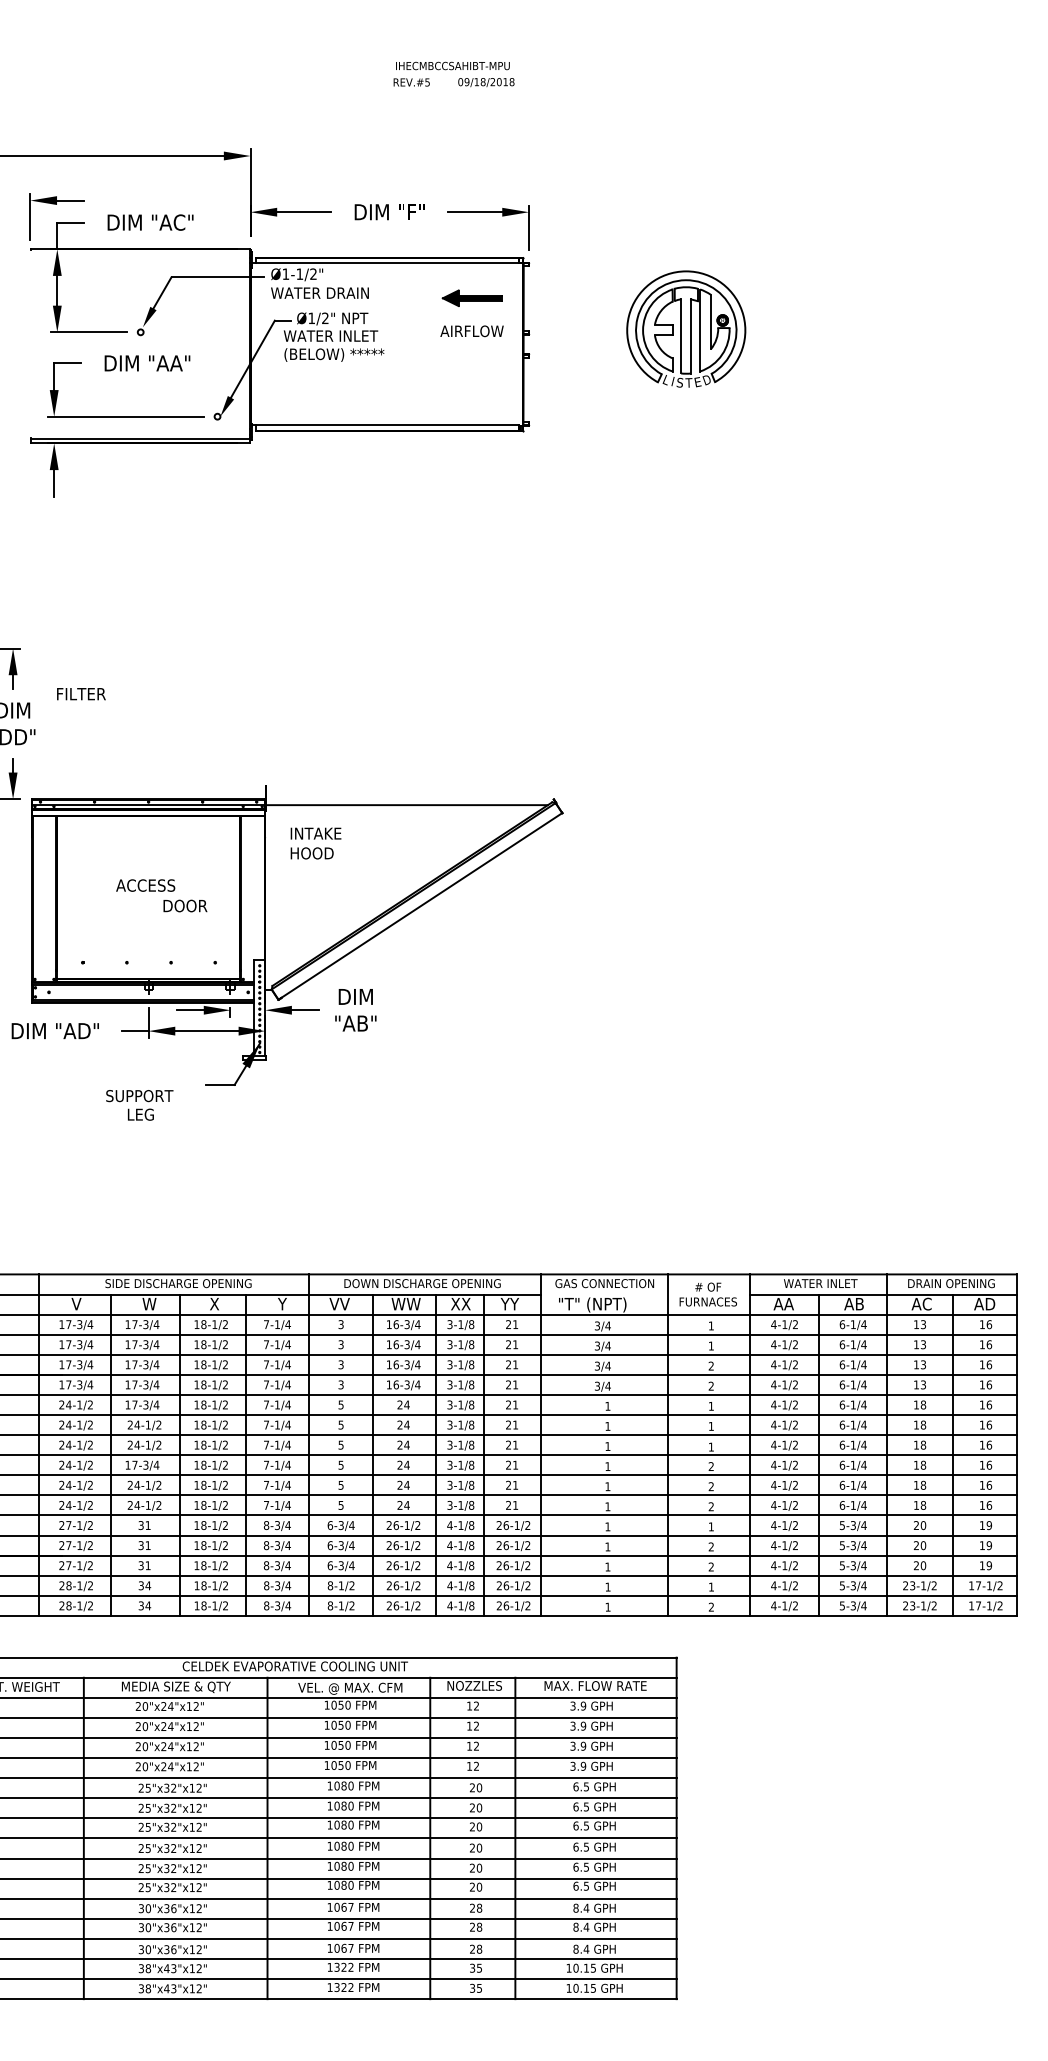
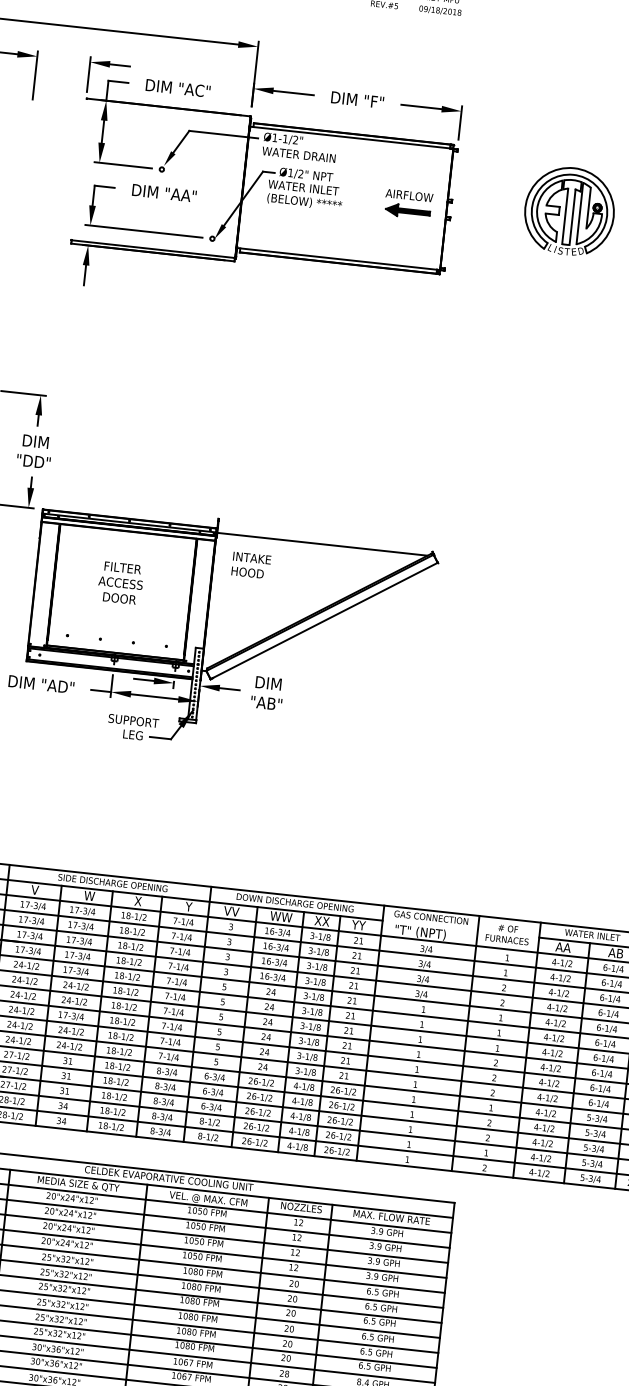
part: (471, 297) -> (407, 210), moved
text: (81, 694) -> (122, 568), moved
text: (185, 905) -> (119, 598), moved
text: (139, 1105) -> (132, 727), moved

